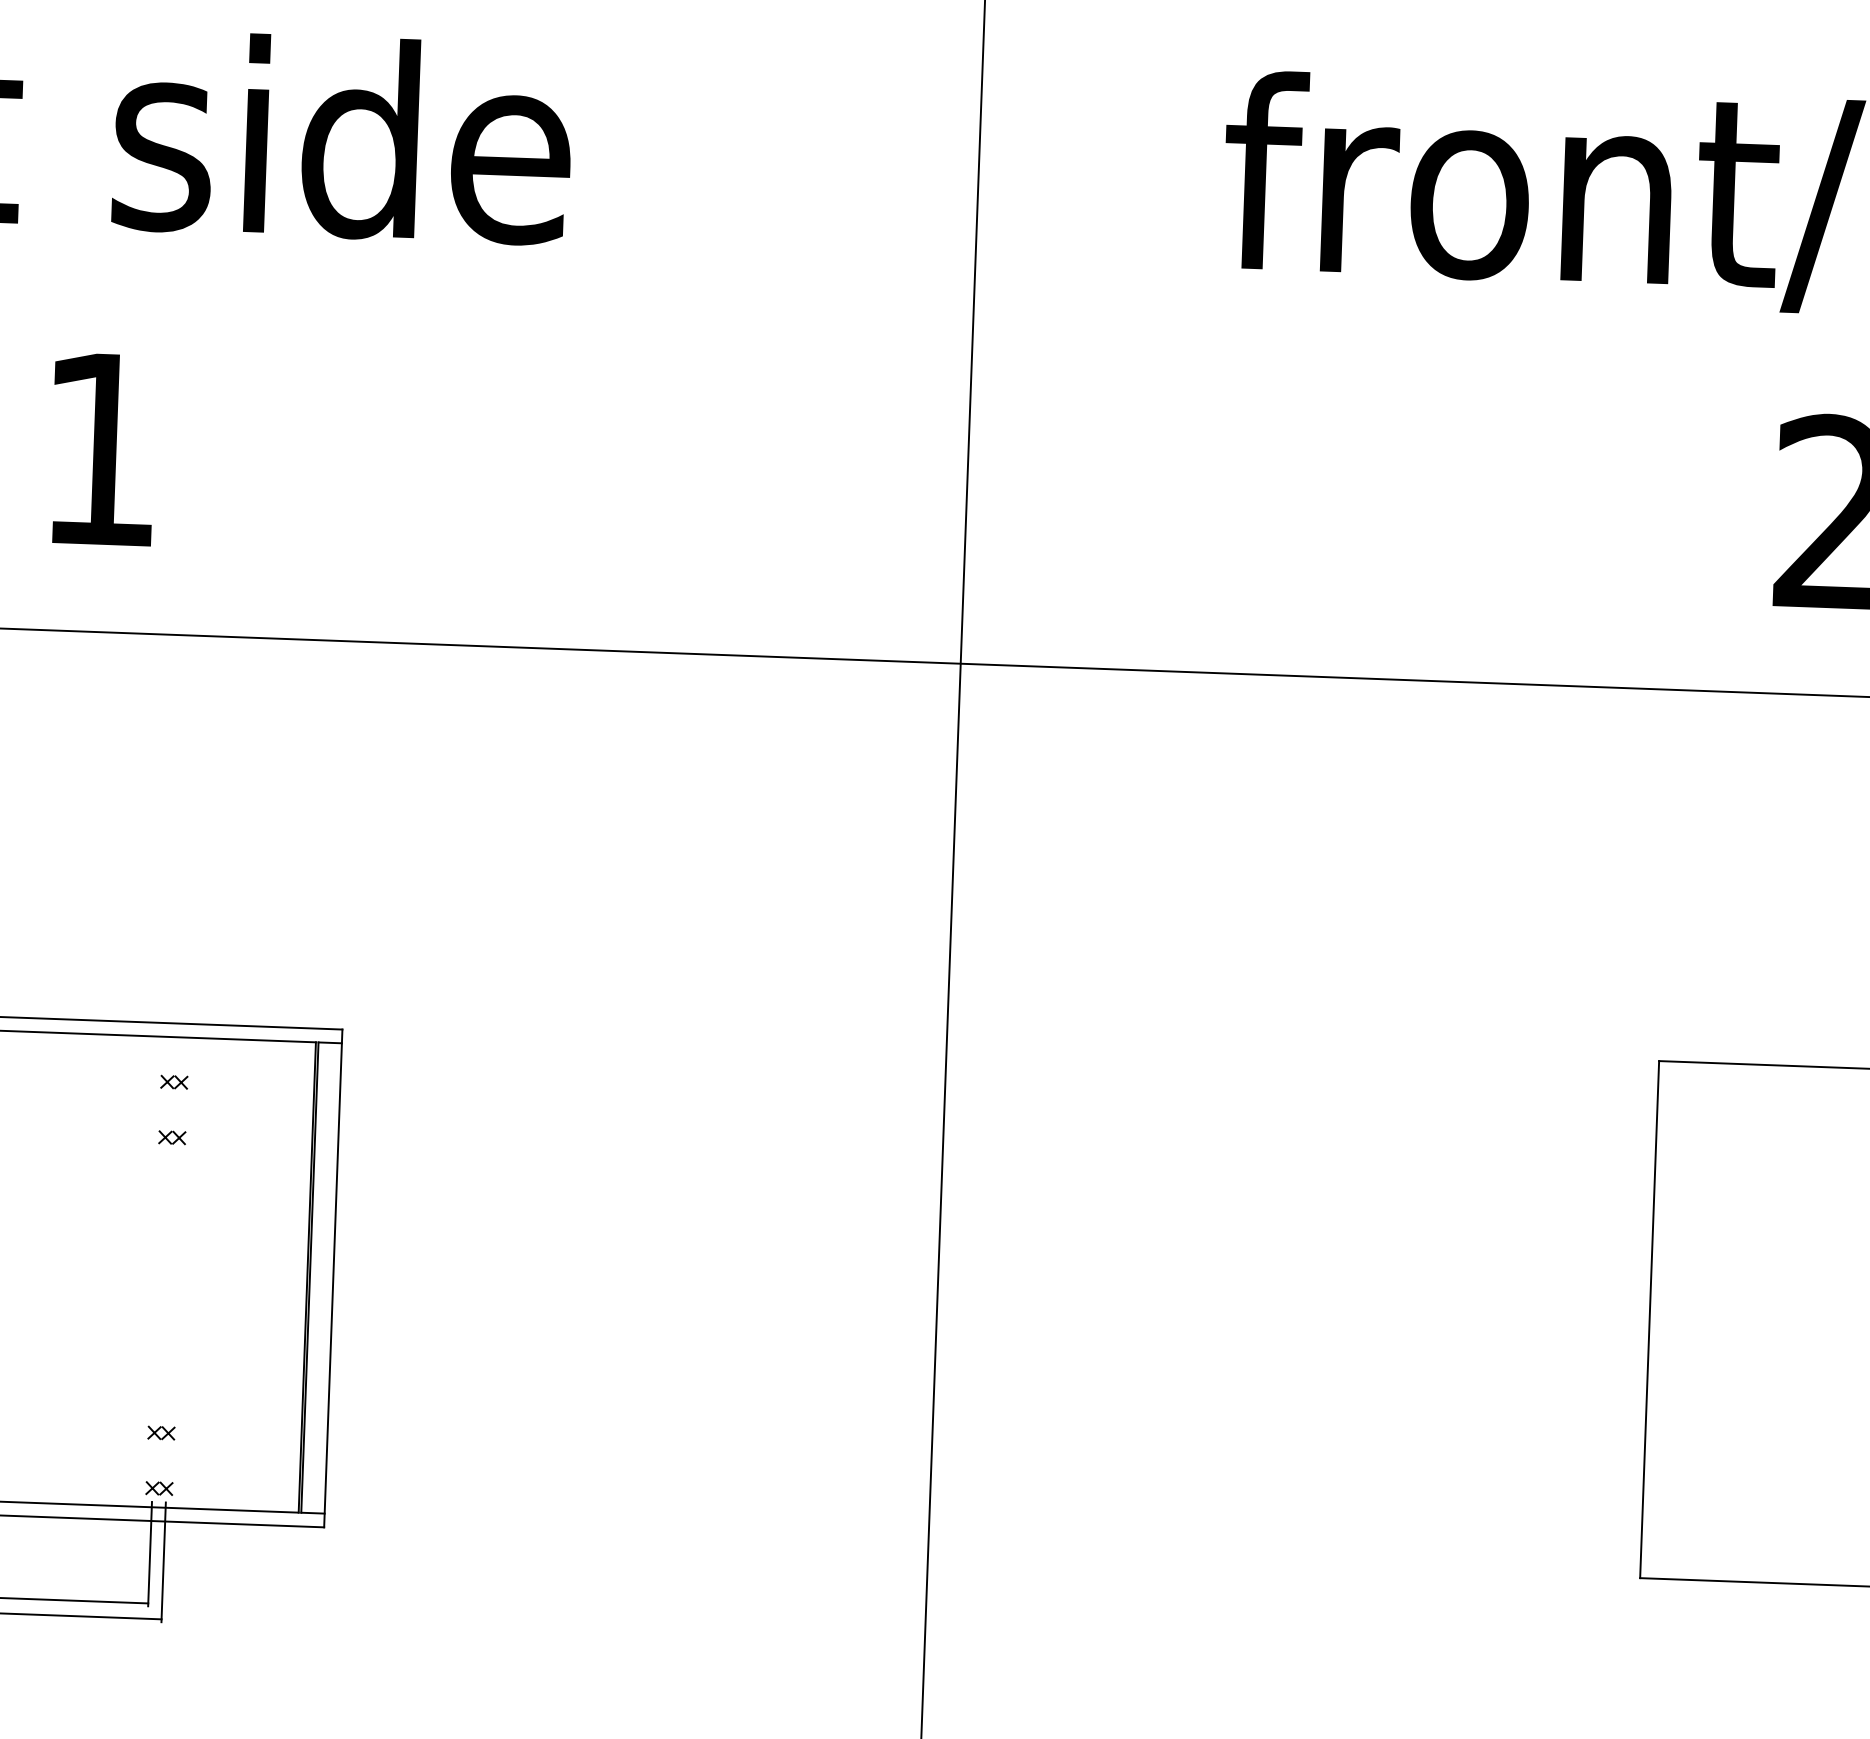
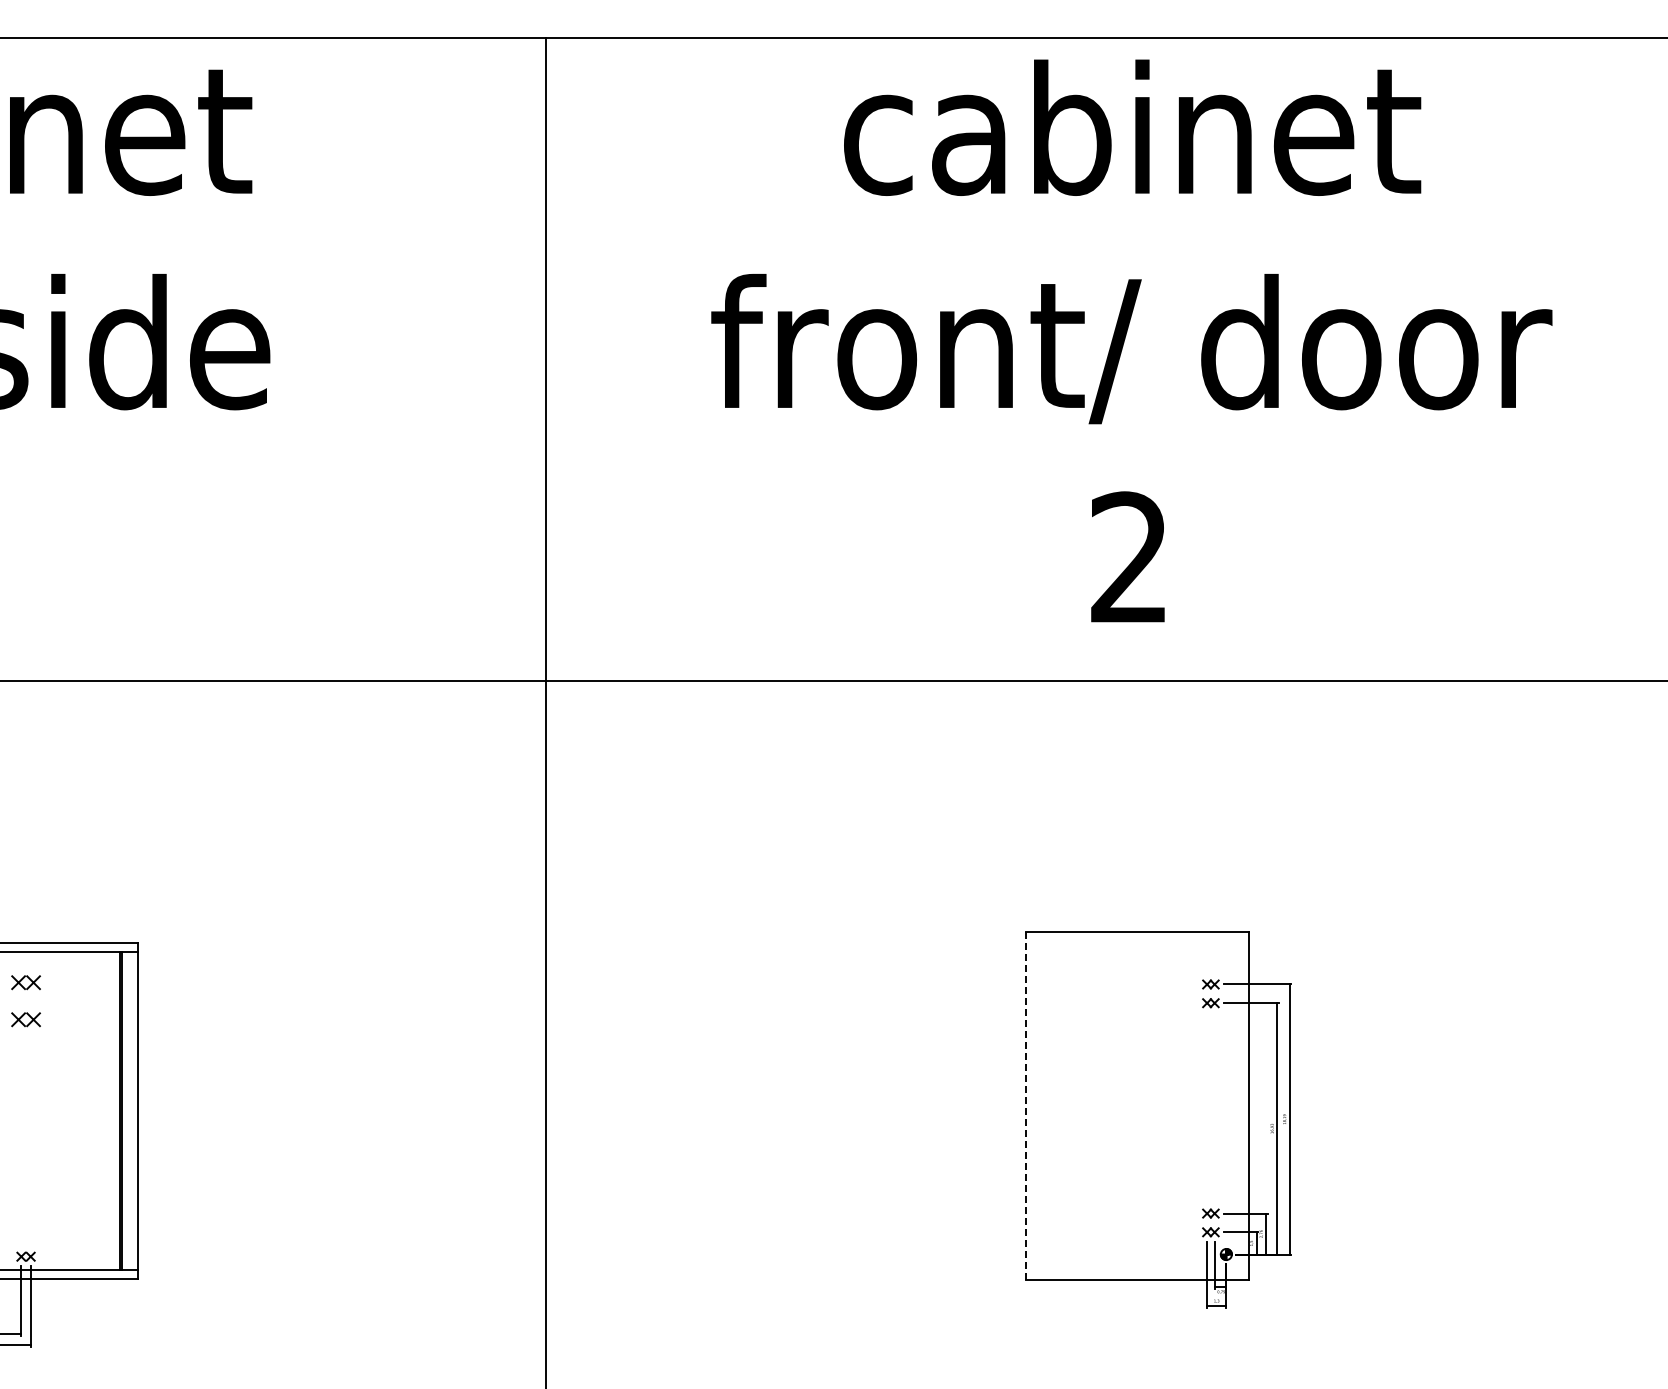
part: (173, 1082) -> (25, 982), size x1.6
part: (171, 1138) -> (25, 1020), size x1.6
line: (1648, 1318) -> (1025, 1105), solid -> dashed
part: (160, 1433) -> (25, 1219), removed

